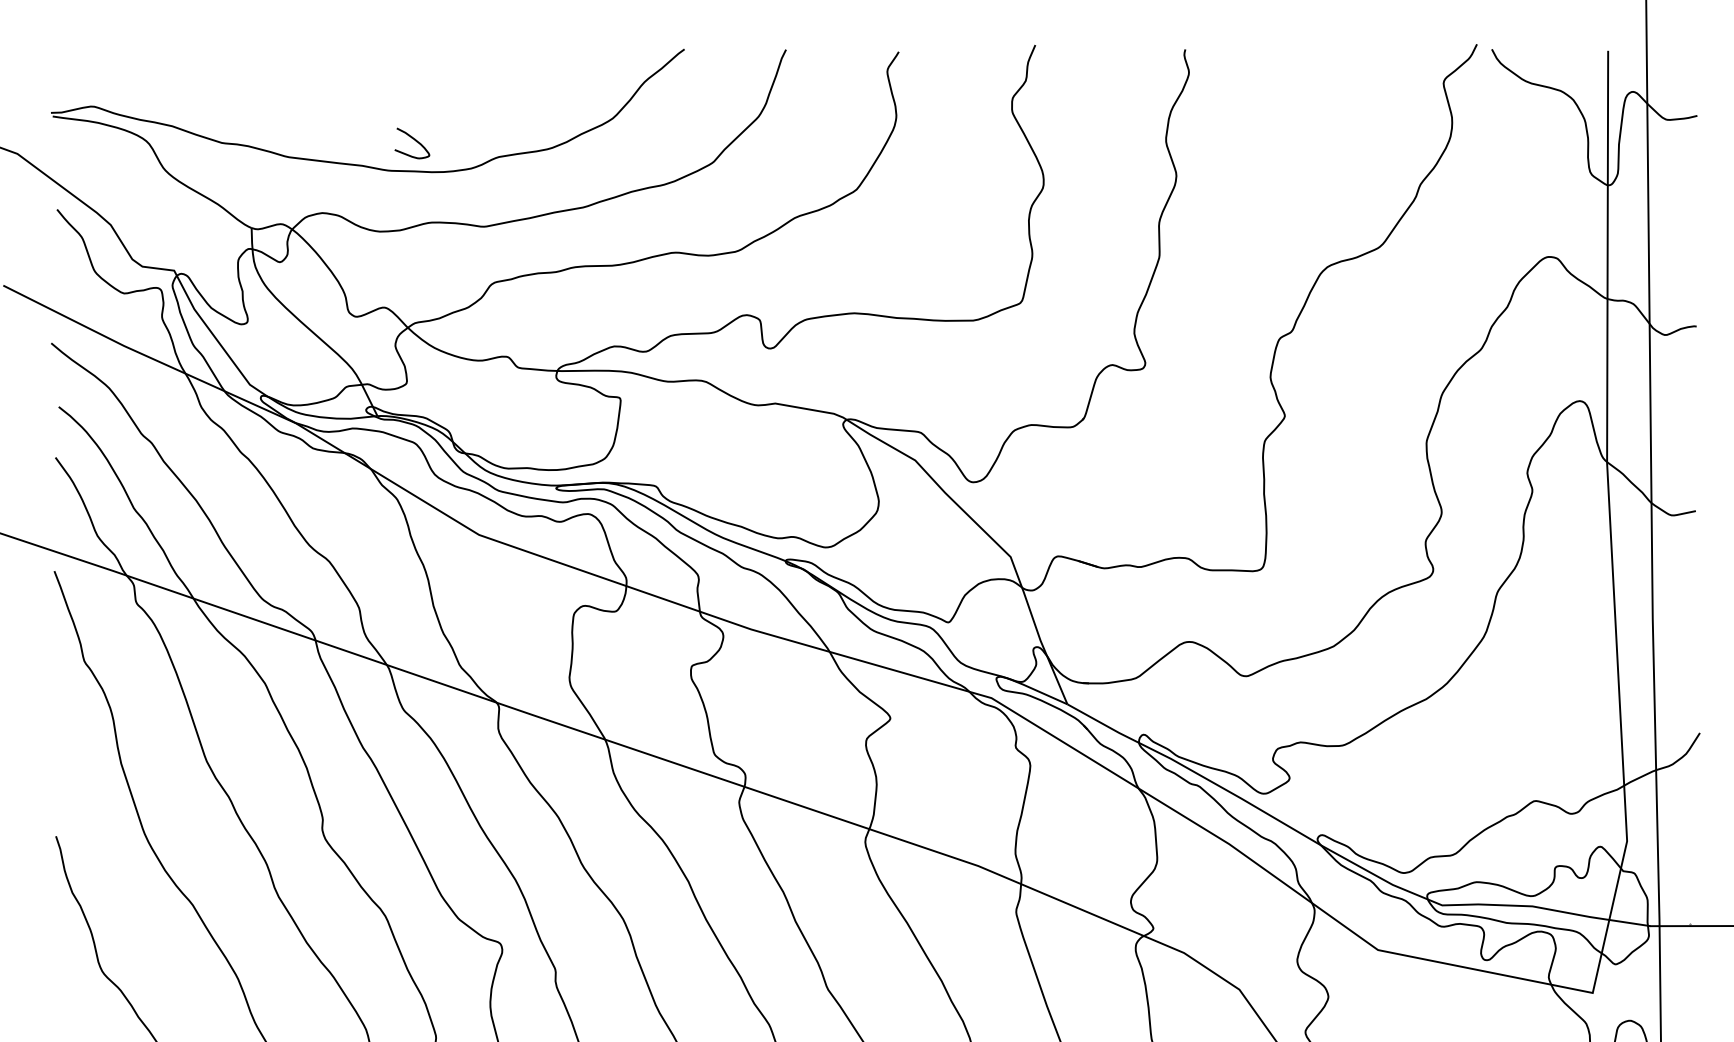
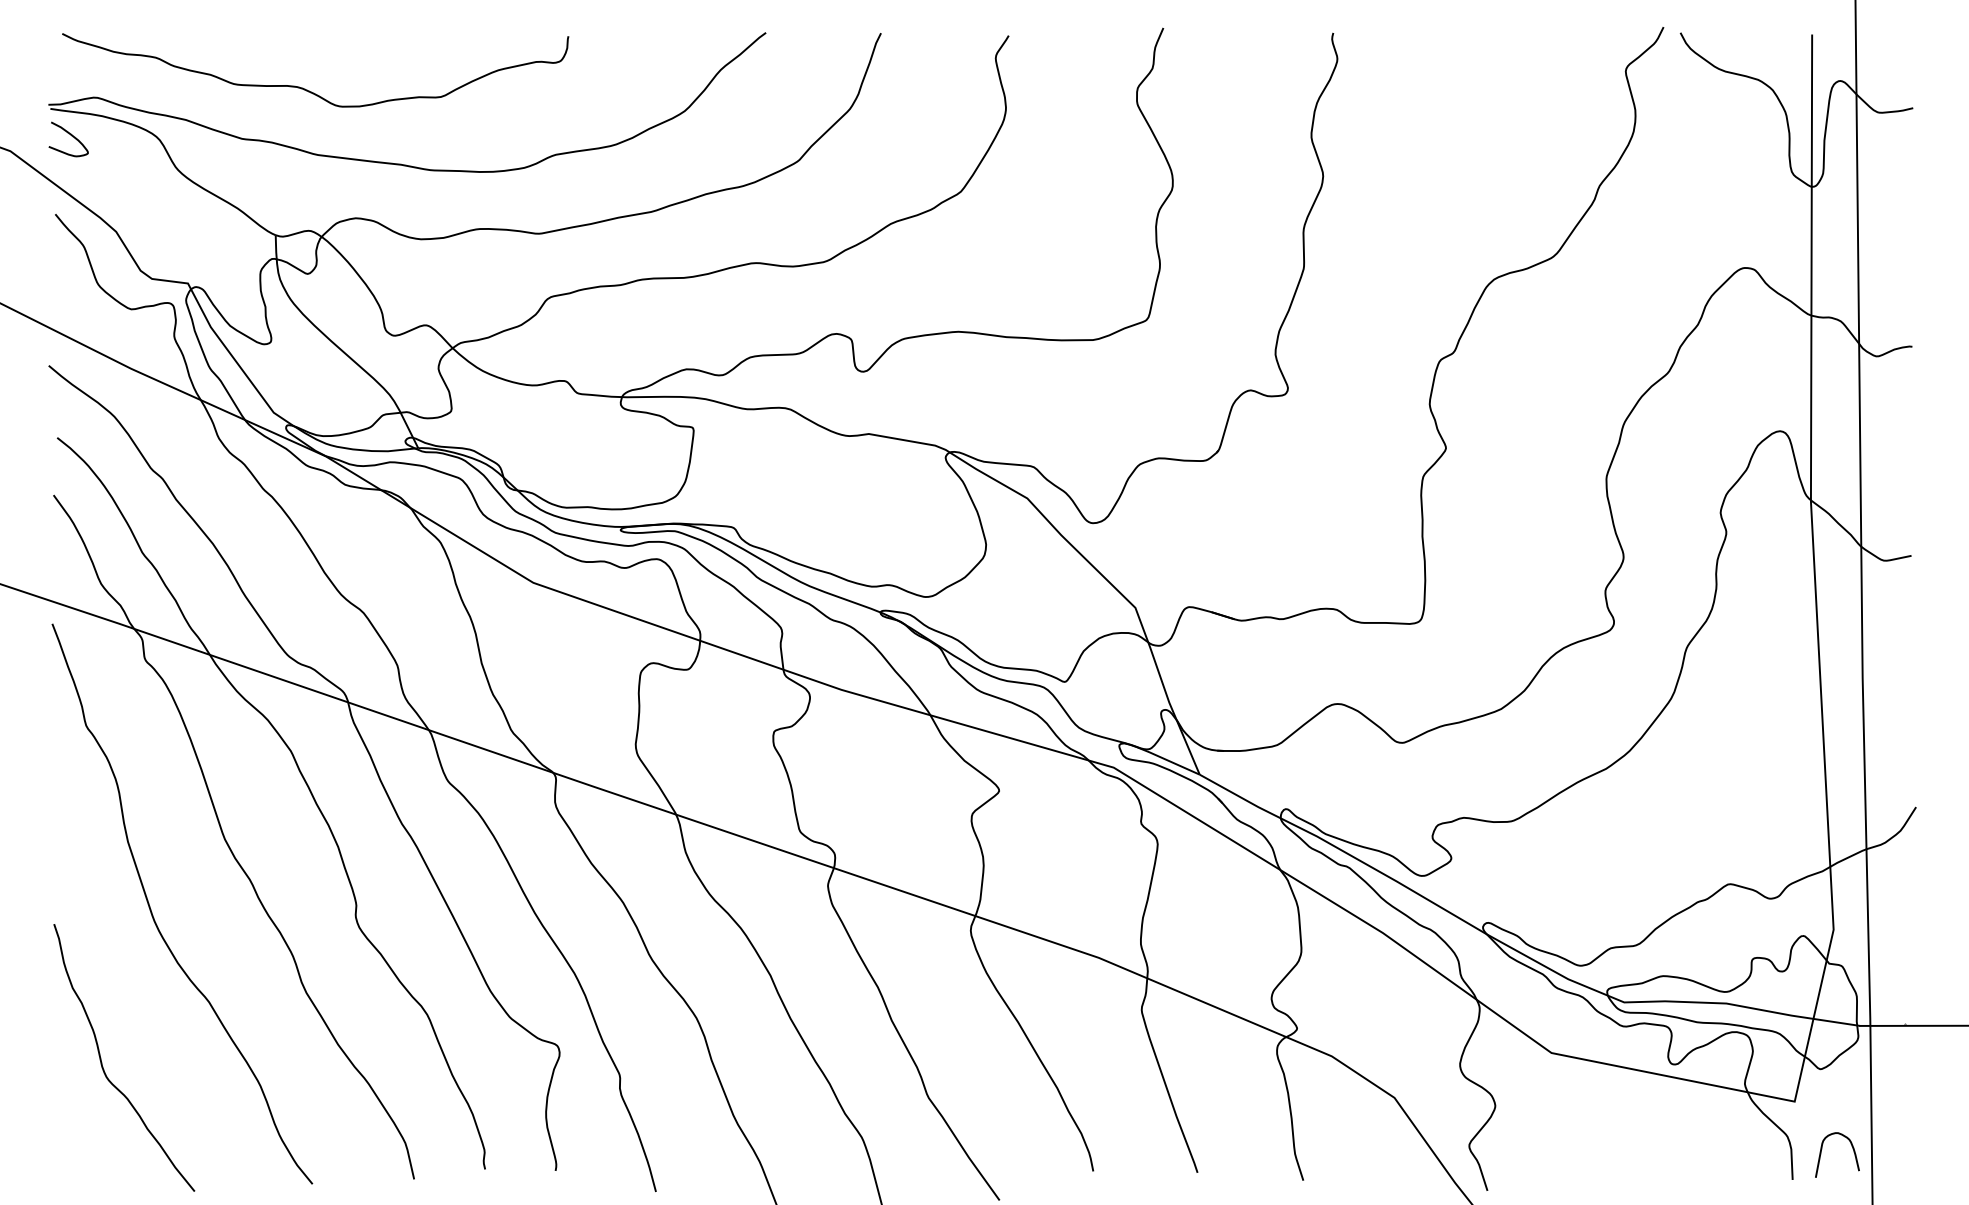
curve: (277, 98) -> (305, 88), added
curve: (414, 140) -> (71, 136), moved

